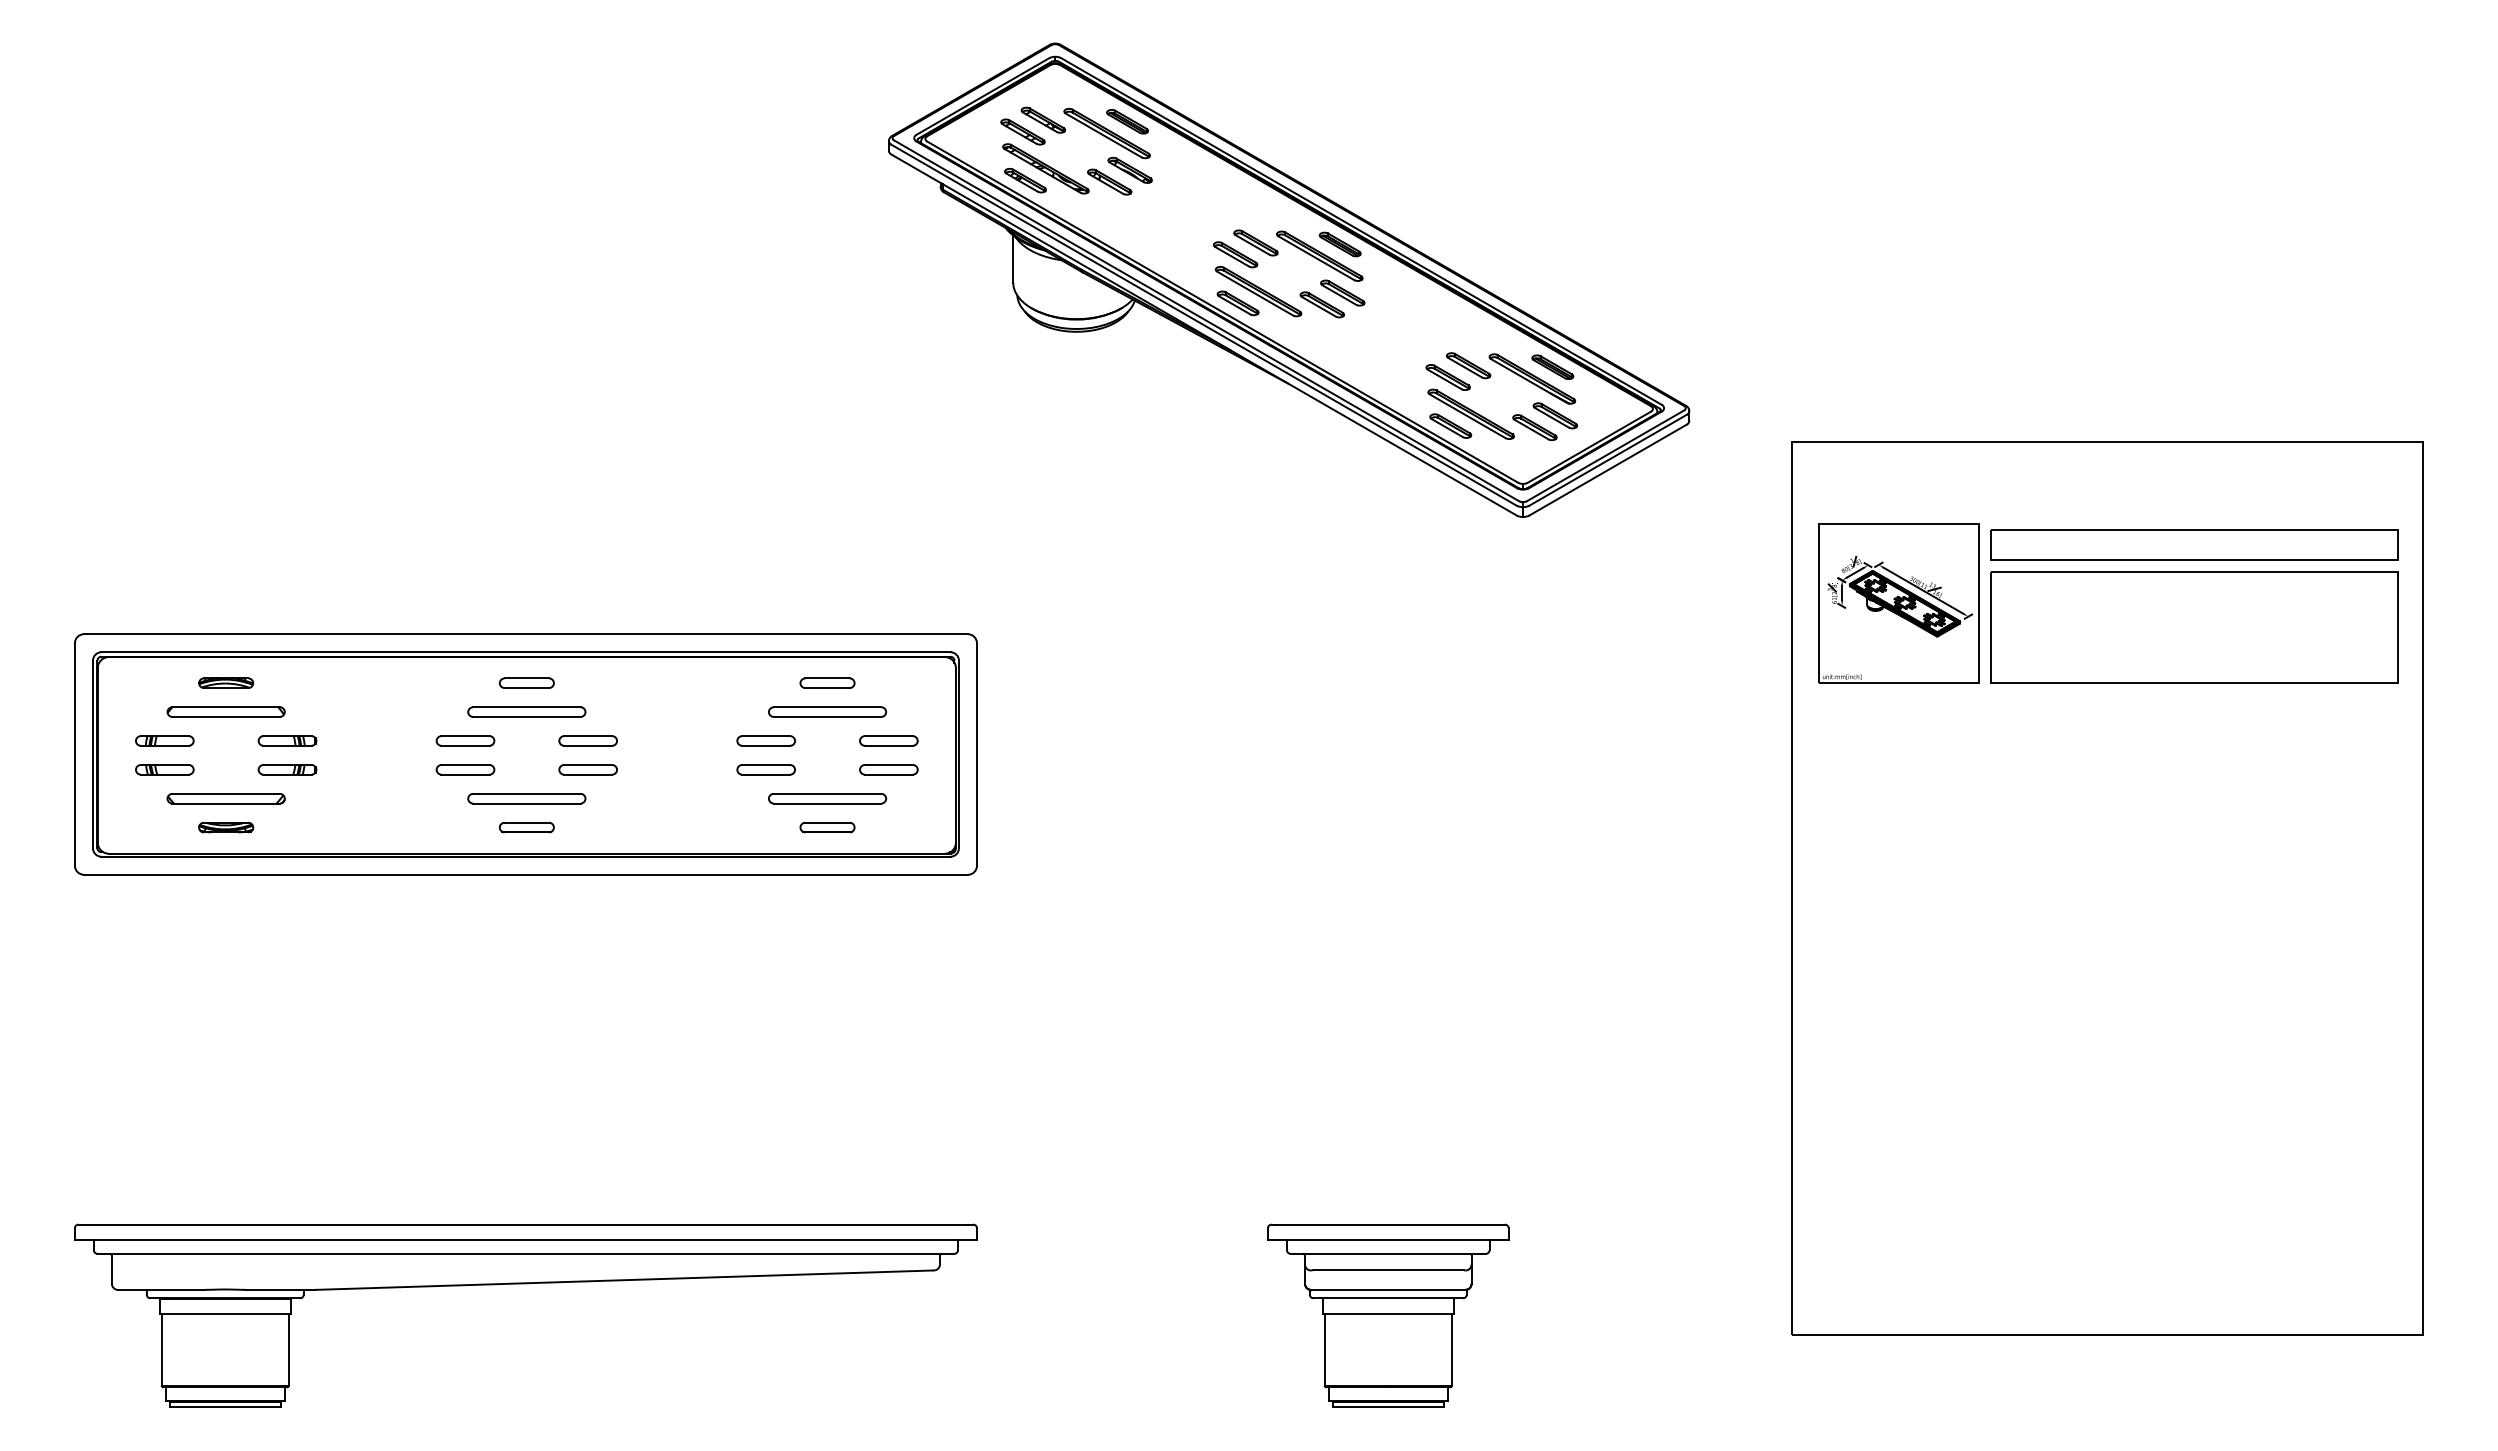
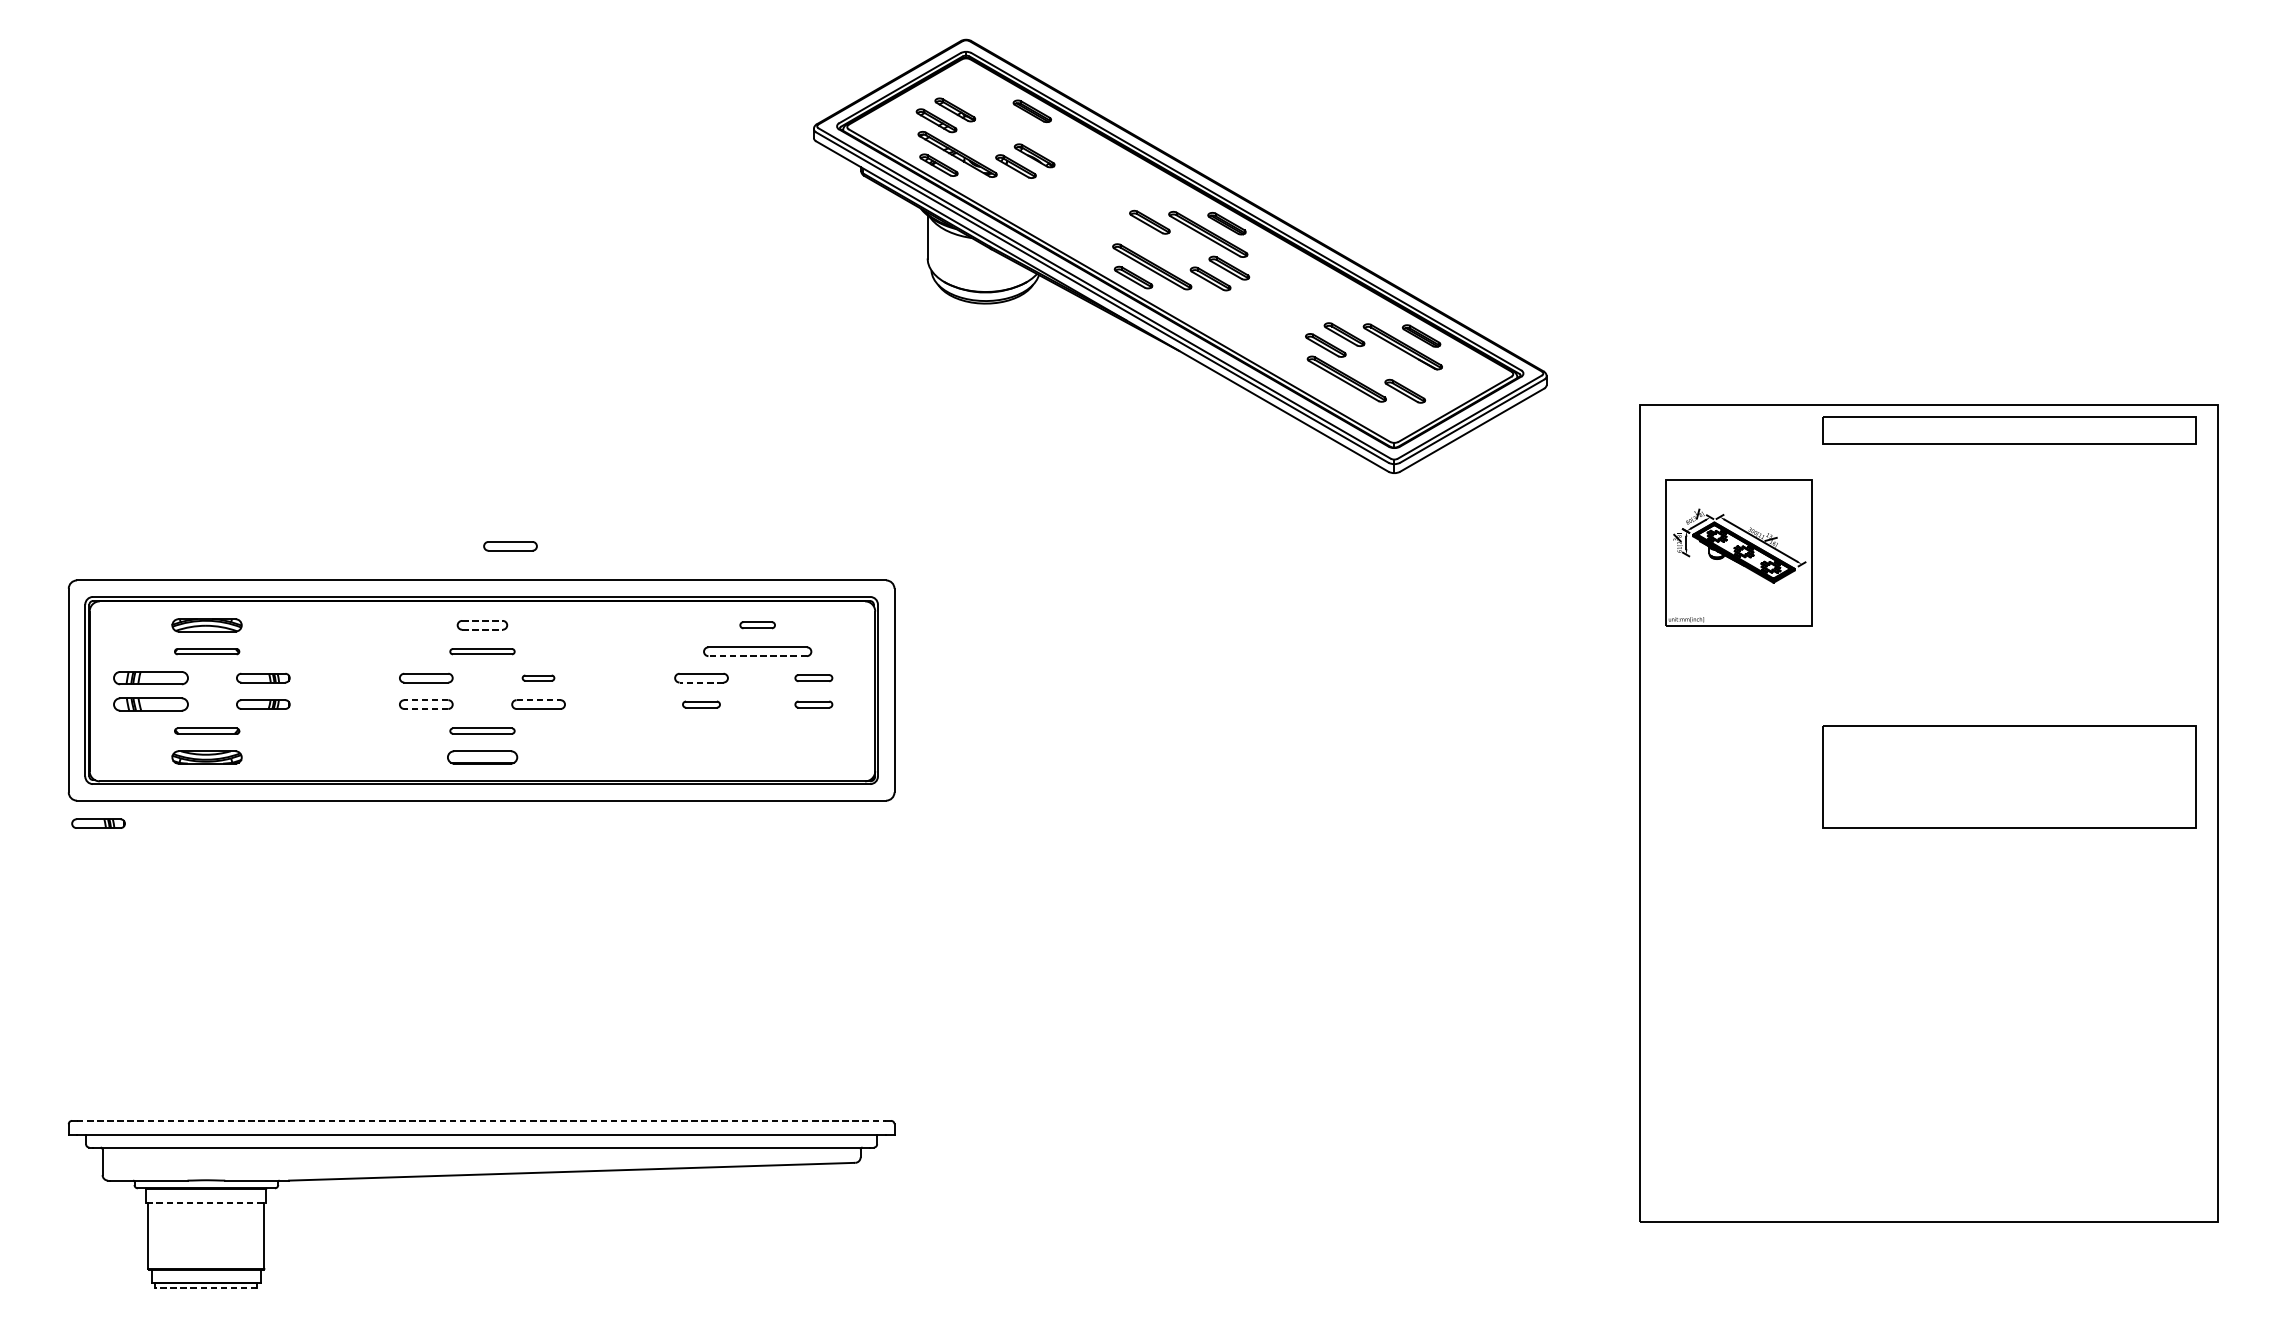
part: (1106, 133) -> (1013, 122), removed
part: (1235, 254) -> (1131, 232), removed
part: (1554, 415) -> (1423, 380), removed
part: (1450, 425) -> (1327, 389), removed
part: (2194, 544) -> (2009, 430), moved
part: (557, 596) -> (510, 545), added
part: (2194, 627) -> (2009, 776), moved
line: (527, 678) -> (483, 620), solid -> dashed
part: (226, 682) -> (207, 624), size x1.4
part: (827, 682) -> (757, 624), size x0.7
line: (527, 688) -> (483, 630), solid -> dashed
part: (225, 711) -> (206, 651), size x0.6
part: (526, 711) -> (482, 651), size x0.6
line: (827, 716) -> (757, 655), solid -> dashed
part: (164, 740) -> (150, 677), size x1.4
part: (587, 740) -> (537, 677), size x0.6
part: (888, 740) -> (813, 677), size x0.7
line: (765, 745) -> (700, 682), solid -> dashed
line: (465, 765) -> (426, 700), solid -> dashed
line: (588, 765) -> (538, 700), solid -> dashed
part: (164, 769) -> (150, 704), size x1.4
part: (765, 769) -> (700, 704), size x0.7
part: (888, 769) -> (813, 704), size x0.7
line: (465, 774) -> (426, 708), solid -> dashed
part: (225, 798) -> (206, 730), size x0.6
part: (526, 798) -> (482, 730), size x0.6
part: (827, 798) -> (757, 730), removed
part: (226, 827) -> (207, 757), size x1.4
part: (526, 827) -> (482, 757), size x1.4
part: (827, 827) -> (757, 757), removed
part: (107, 899) -> (98, 823), added
line: (526, 1224) -> (482, 1120), solid -> dashed
line: (225, 1313) -> (206, 1202), solid -> dashed
part: (1388, 1315) -> (1271, 1204), removed
line: (225, 1407) -> (206, 1288), solid -> dashed

